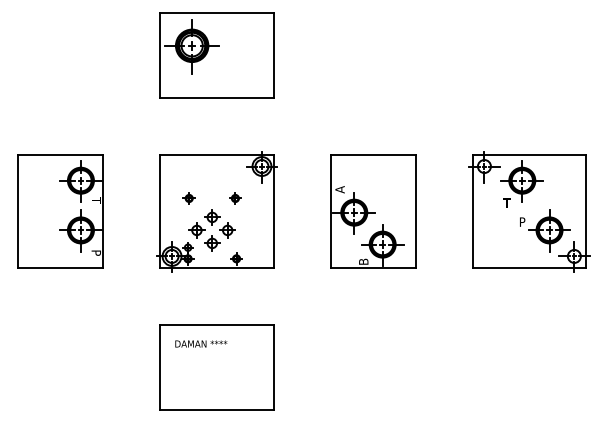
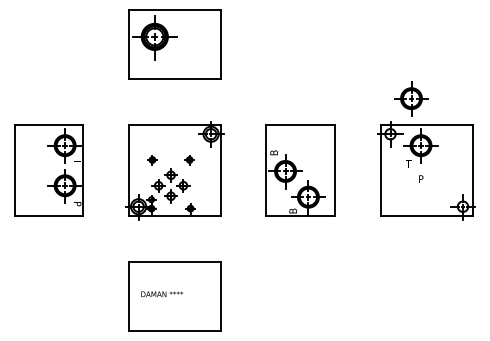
text: (339, 189) -> (273, 152), A -> B
part: (549, 230) -> (411, 98), moved
text: (201, 343) -> (162, 293), moved

